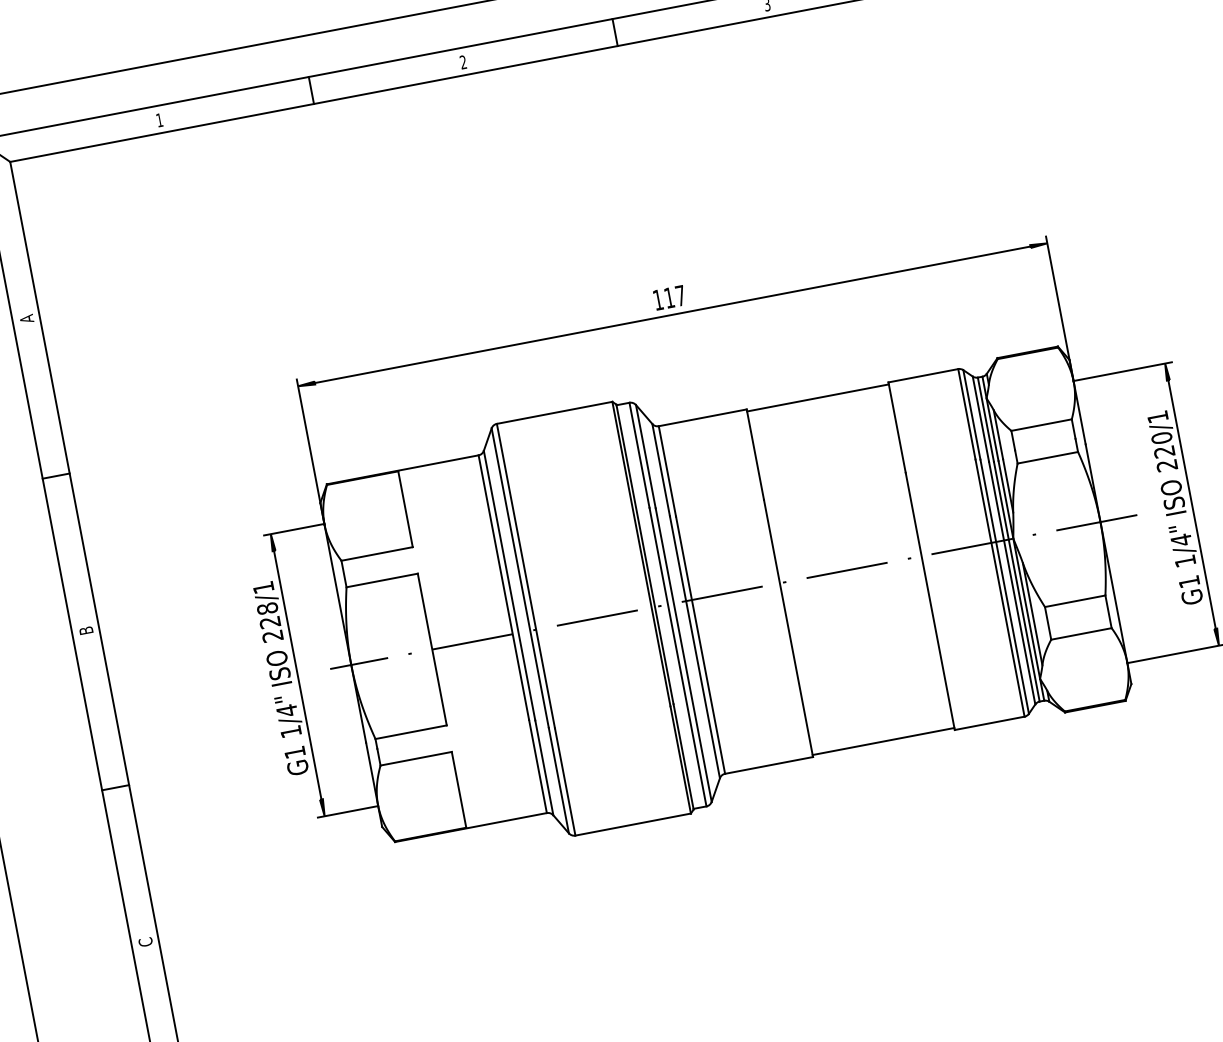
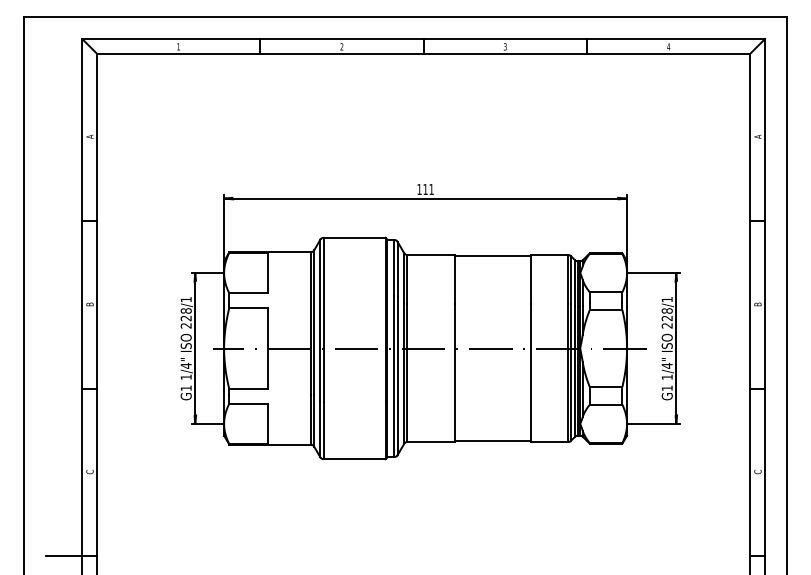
text: (680, 295) -> (431, 189), 117 -> 111
text: (1162, 437) -> (667, 310), 220/1 -> 228/1

